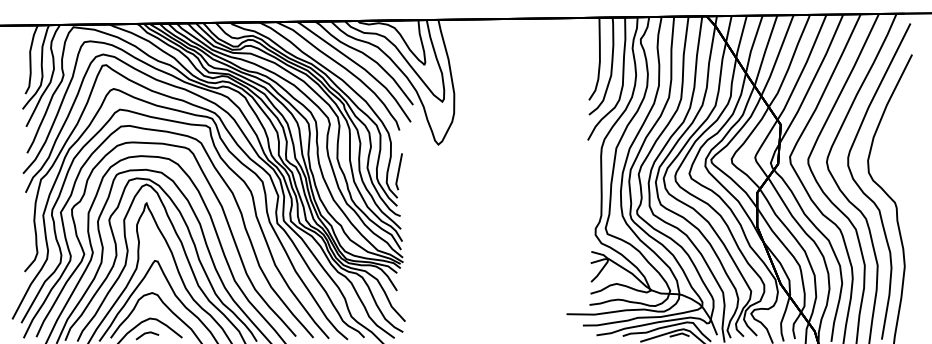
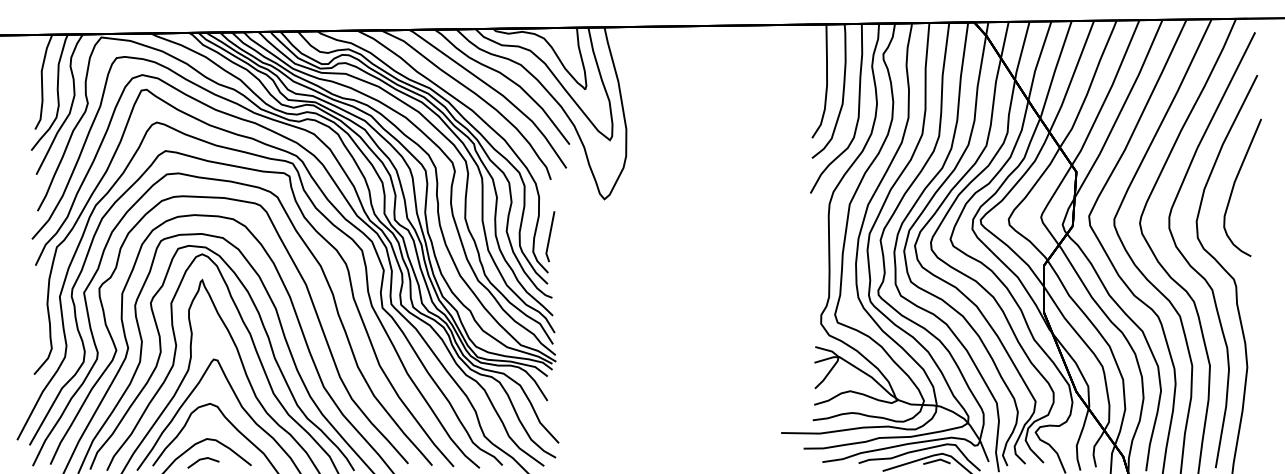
part: (901, 136) -> (1242, 188), added

